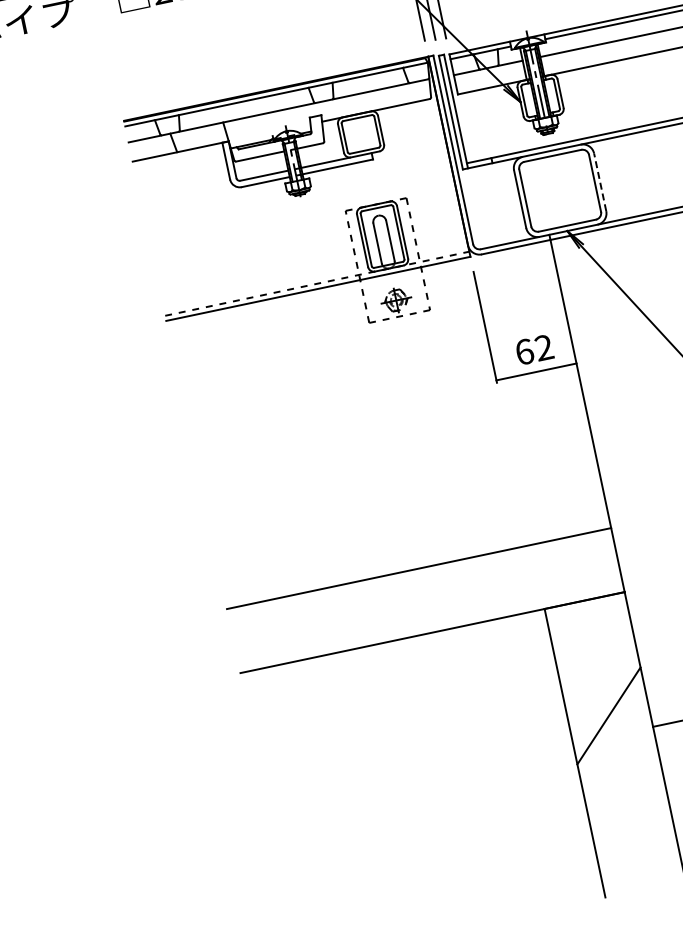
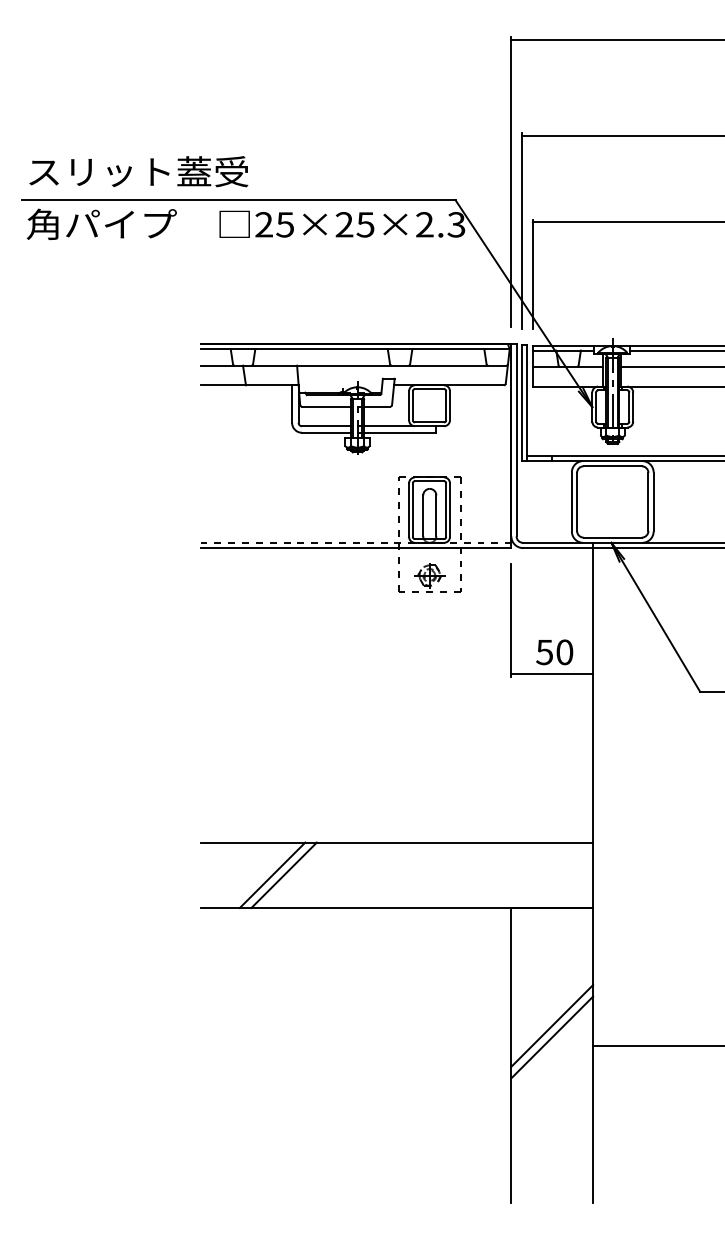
line: (599, 181) -> (653, 501), dashed -> solid
text: (534, 350) -> (554, 652), 62 -> 50
line: (315, 624) -> (283, 875), added
line: (304, 626) -> (272, 875), added
line: (611, 727) -> (552, 1037), added

